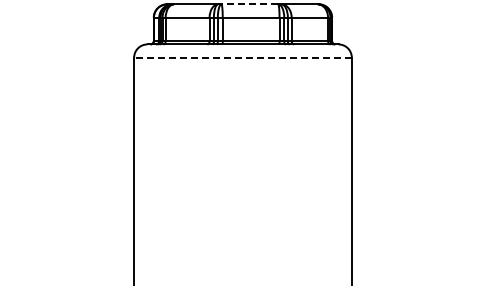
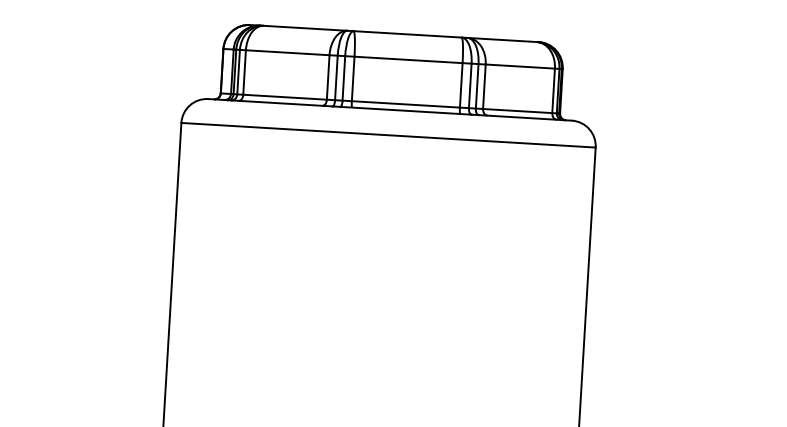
line: (249, 4) -> (406, 34), dashed -> solid
line: (242, 57) -> (387, 134), dashed -> solid

